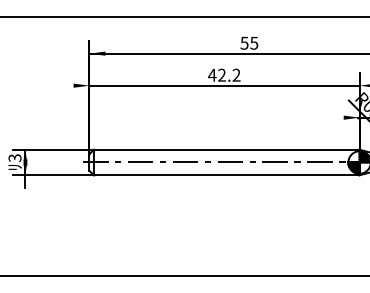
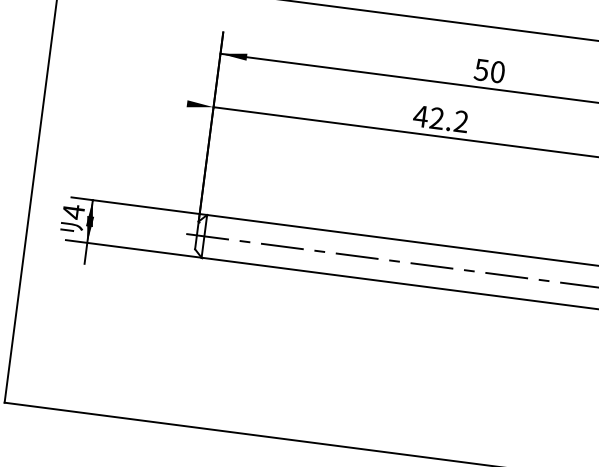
text: (254, 42) -> (498, 70), 55 -> 50
text: (14, 157) -> (72, 210), 3 -> 4

